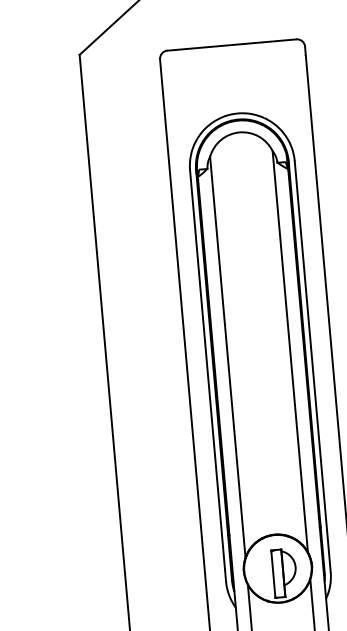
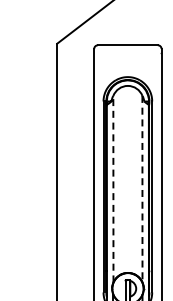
line: (290, 352) -> (142, 189), solid -> dashed
line: (227, 355) -> (113, 188), solid -> dashed

